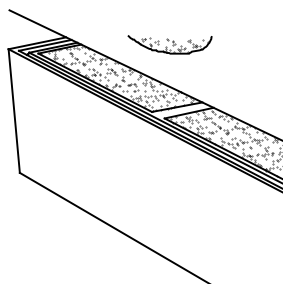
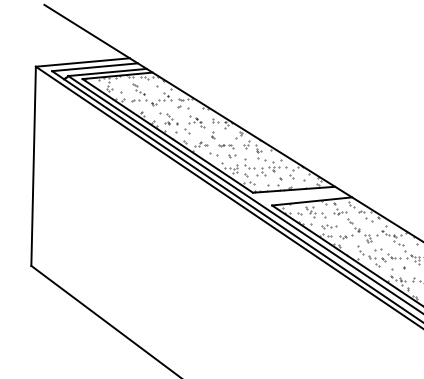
part: (169, 44) -> (293, 88), removed

